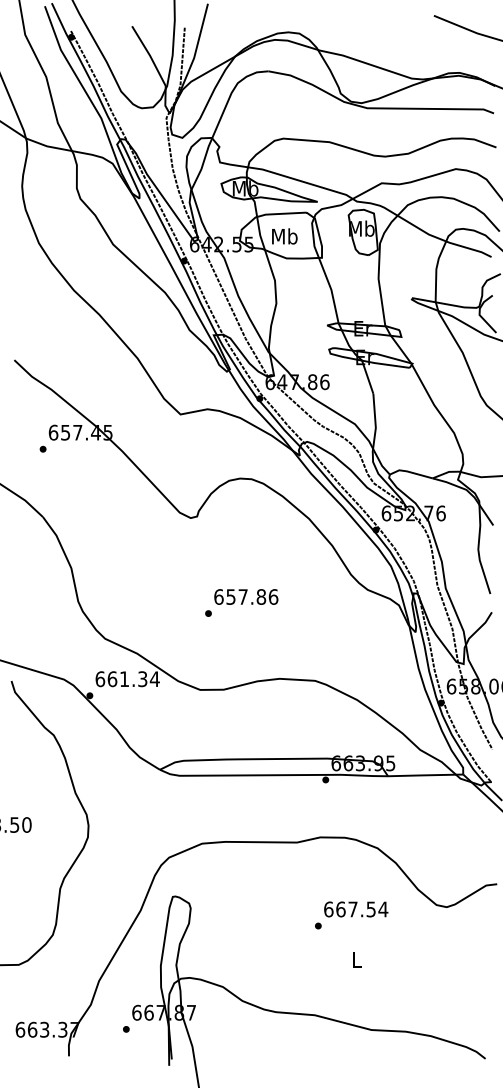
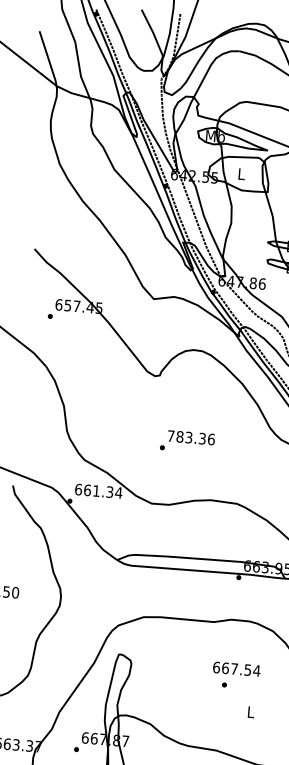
text: (284, 236) -> (241, 174), Mb -> L
text: (240, 596) -> (187, 437), 657.86 -> 783.36
text: (356, 909) -> (237, 669), moved

